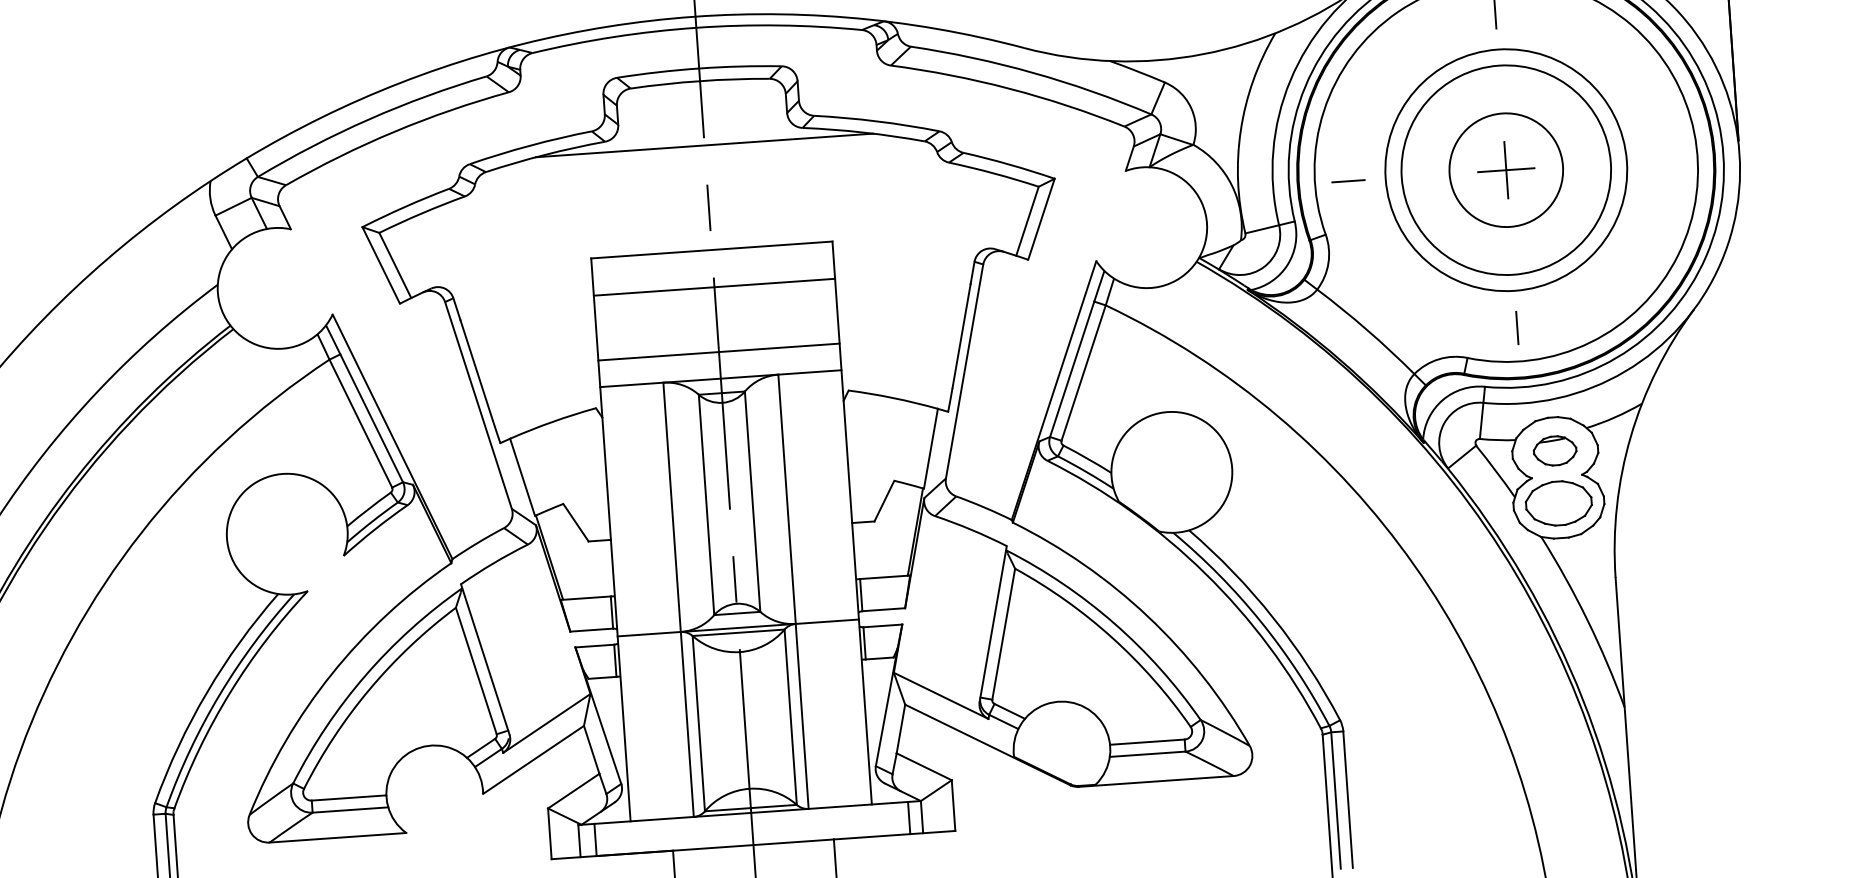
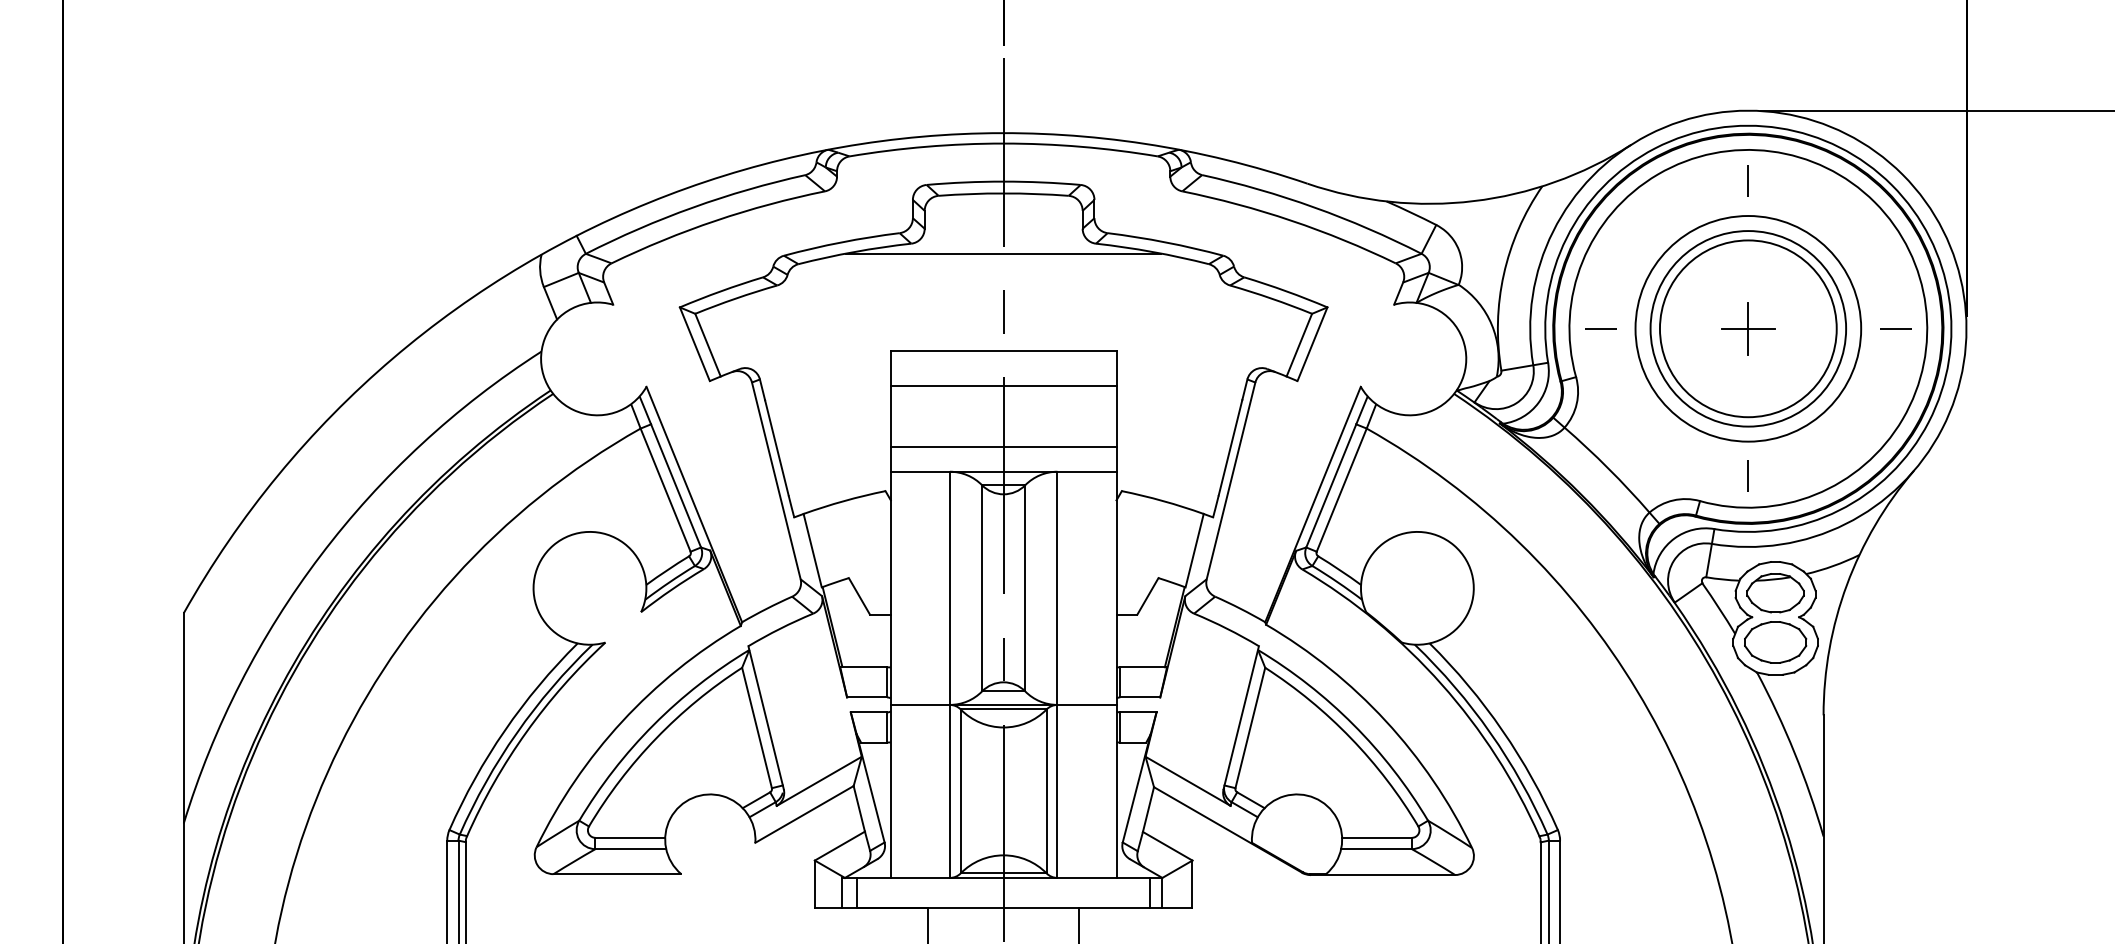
line: (1663, 158) -> (1895, 328), added
circle: (1505, 169) -> (1747, 328), size x1.67
part: (1555, 451) -> (1775, 593), size x1.43

